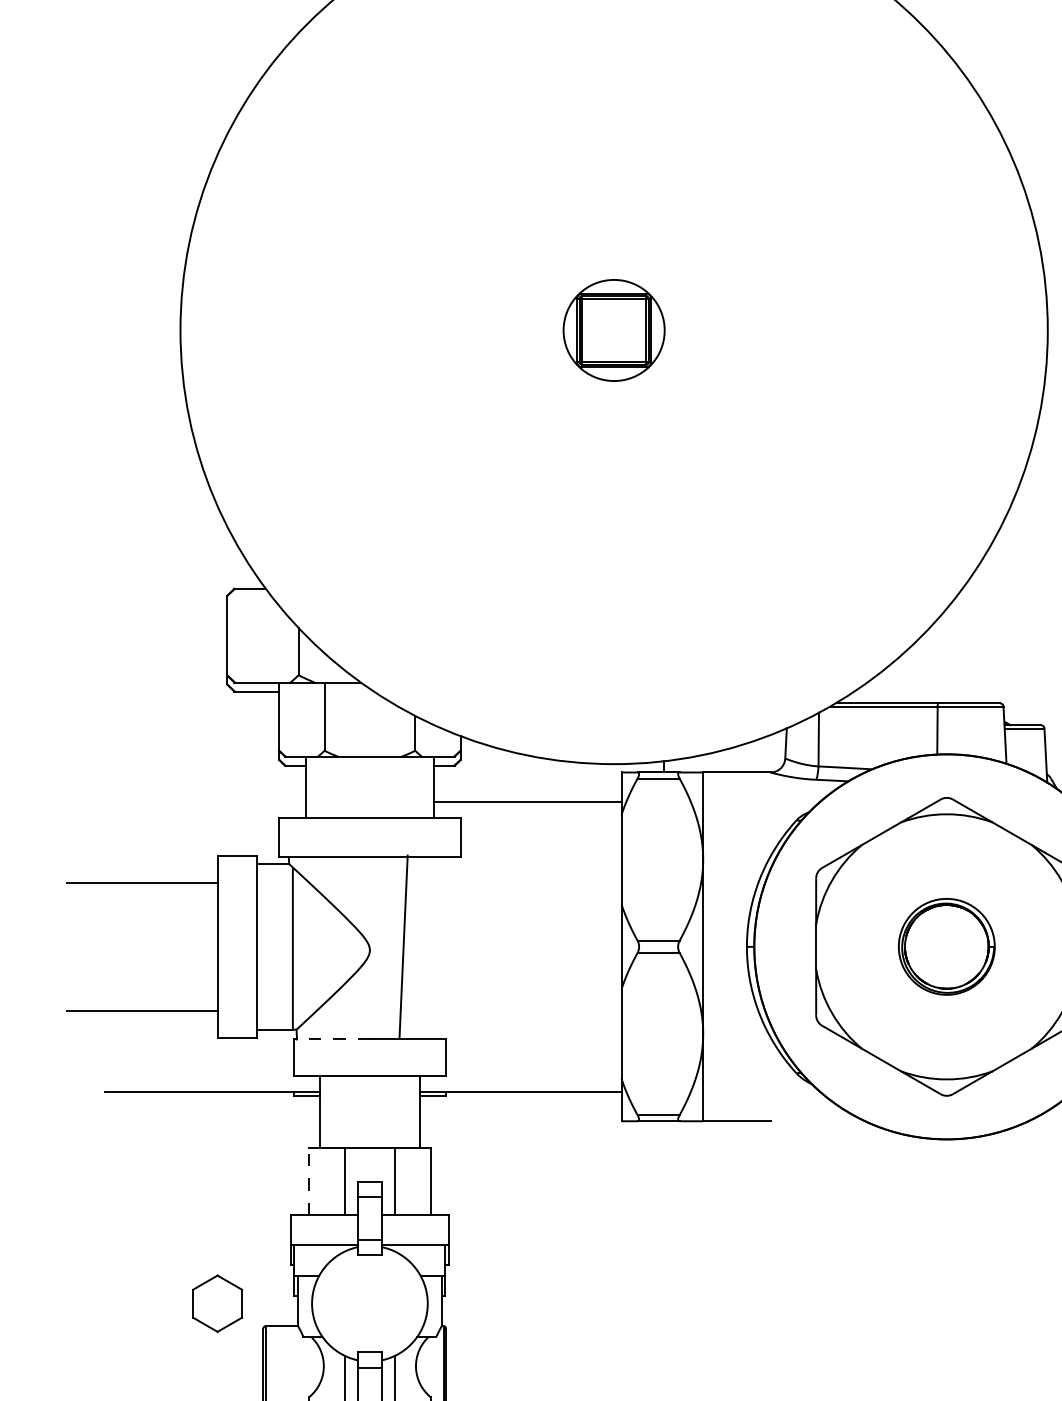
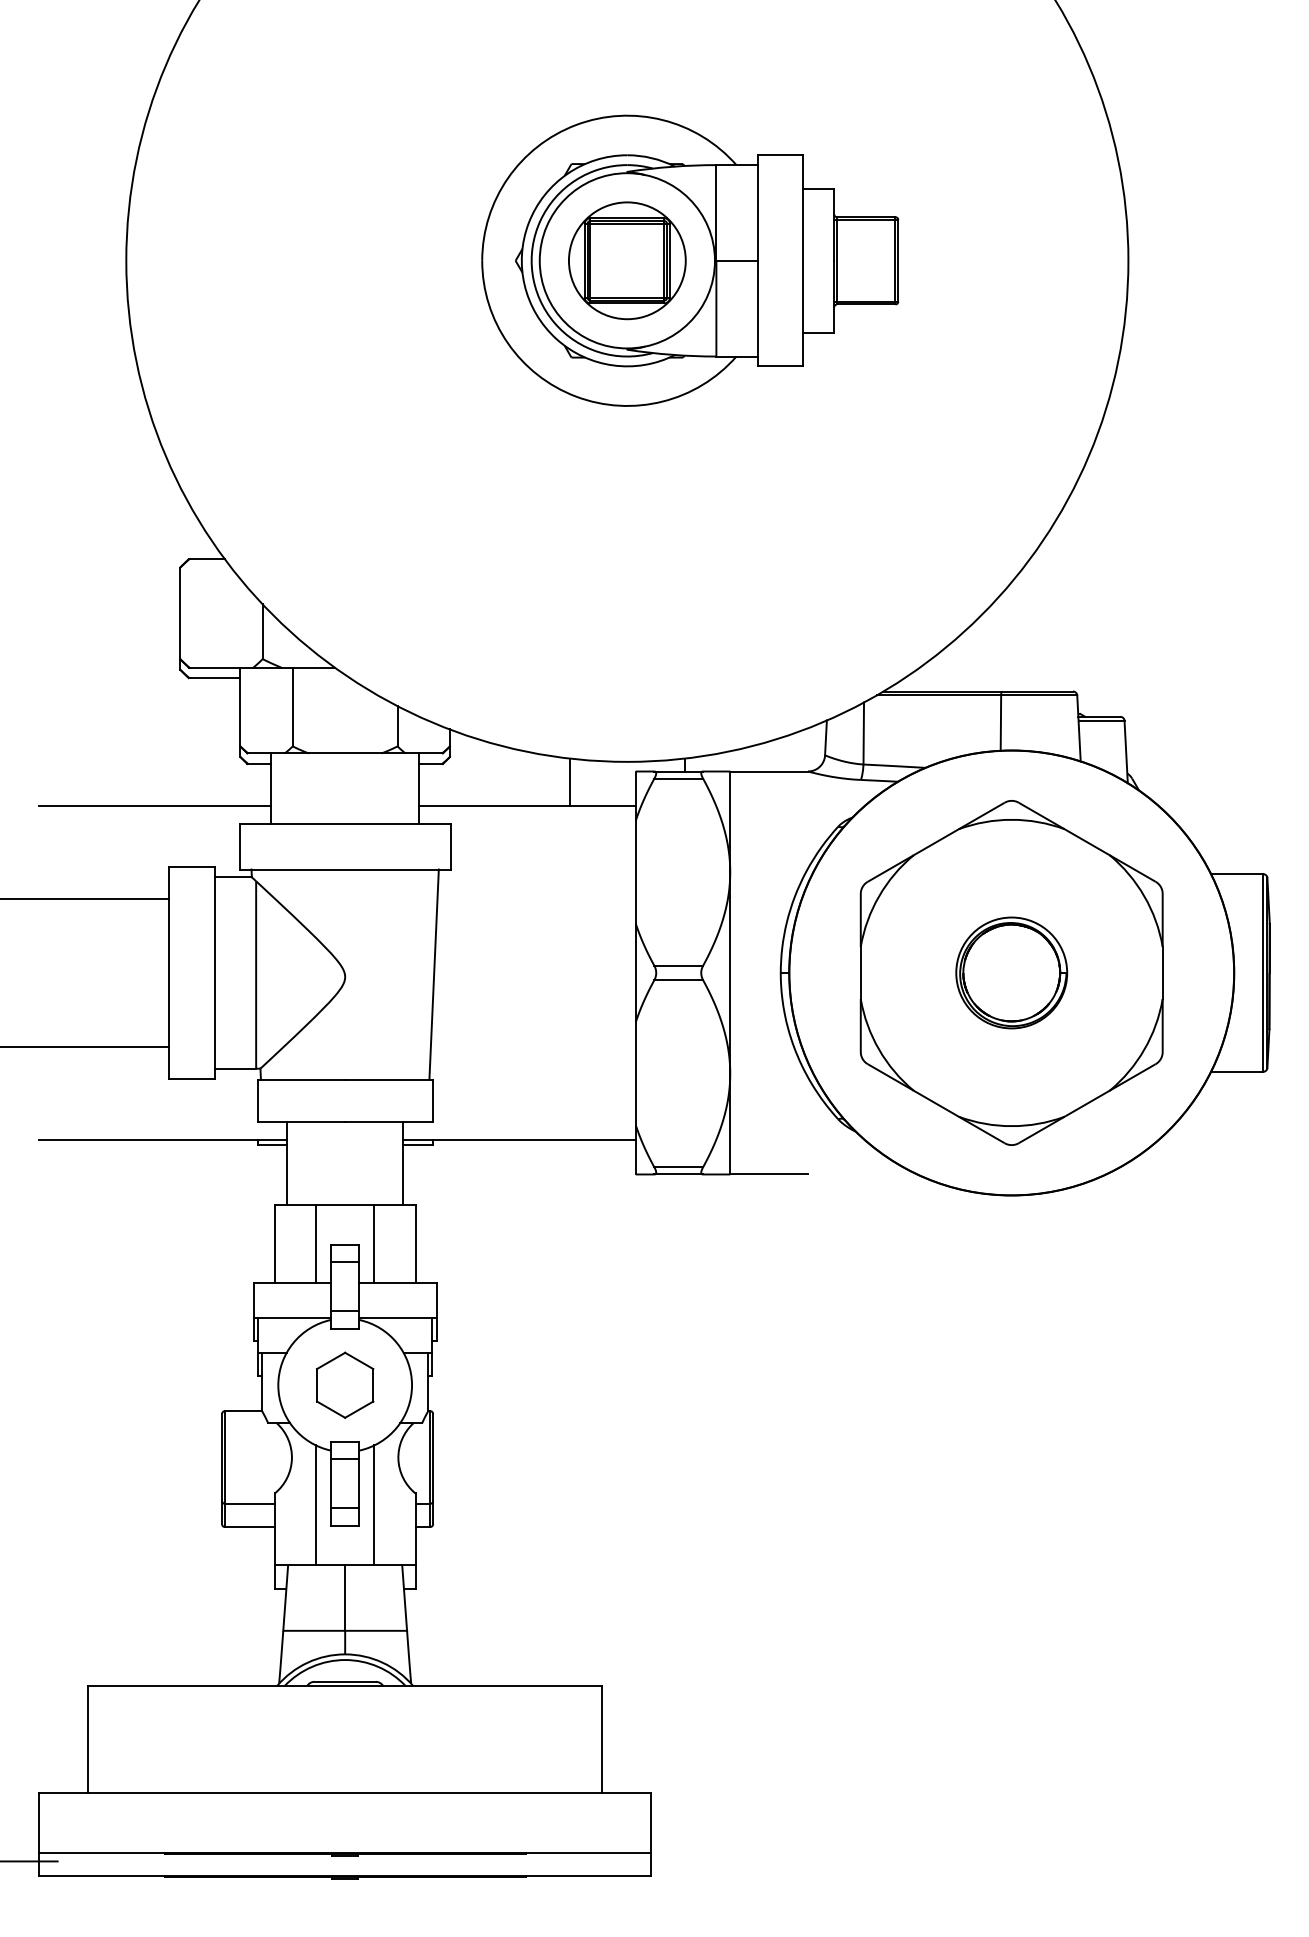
part: (668, 330) -> (690, 260), added
line: (564, 781) -> (569, 781), added
line: (204, 801) -> (154, 805), added
line: (403, 946) -> (433, 974), moved
line: (332, 1039) -> (301, 1079), dashed -> solid
line: (308, 1180) -> (274, 1243), dashed -> solid
part: (217, 1303) -> (345, 1384), moved

